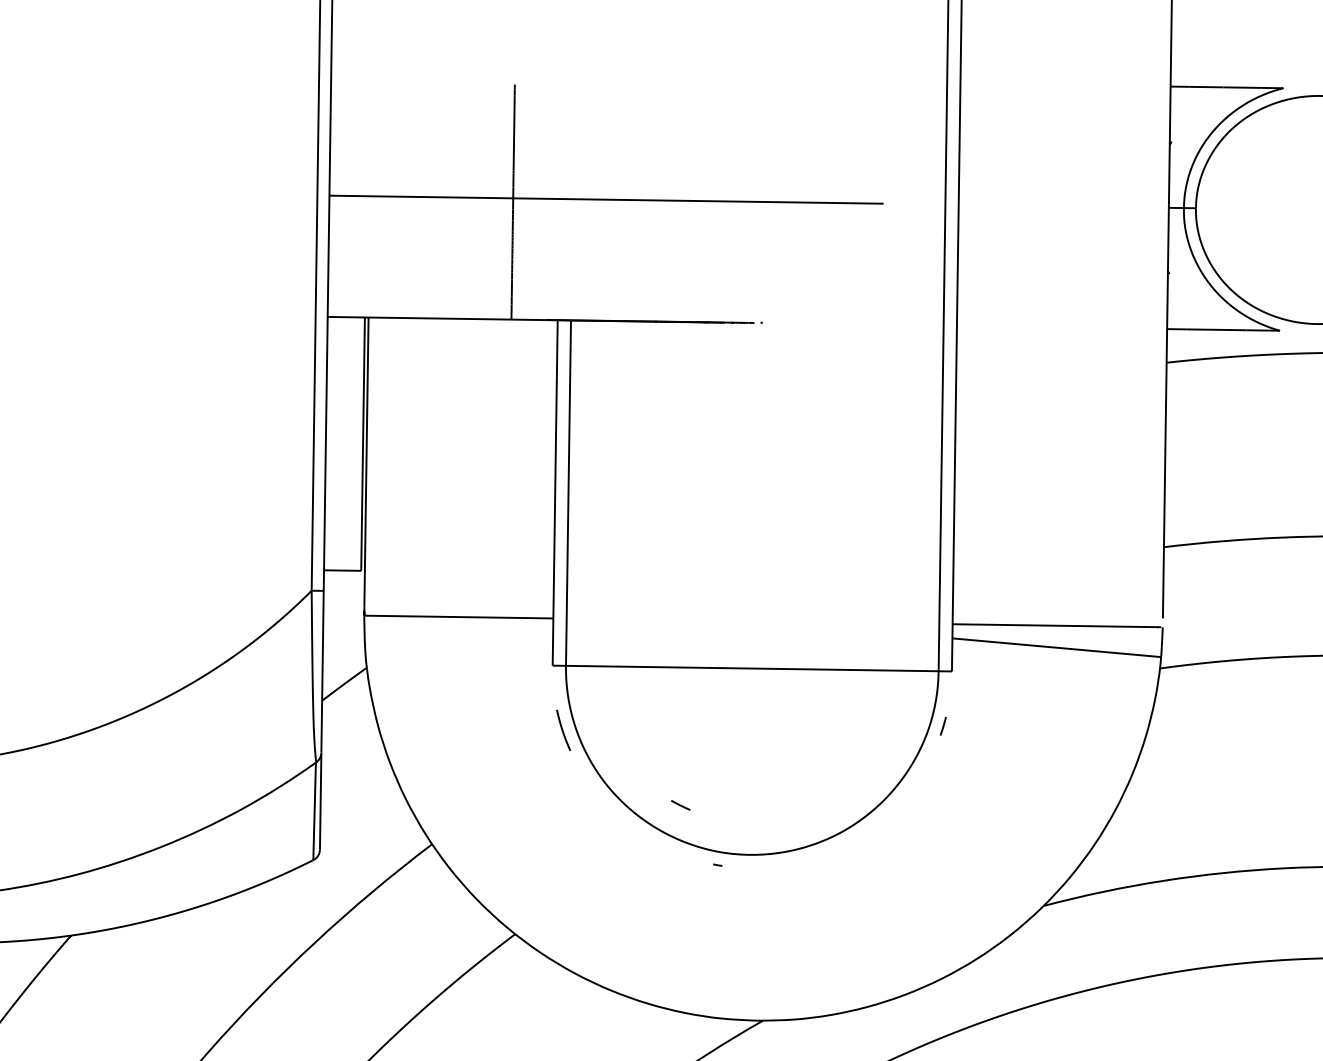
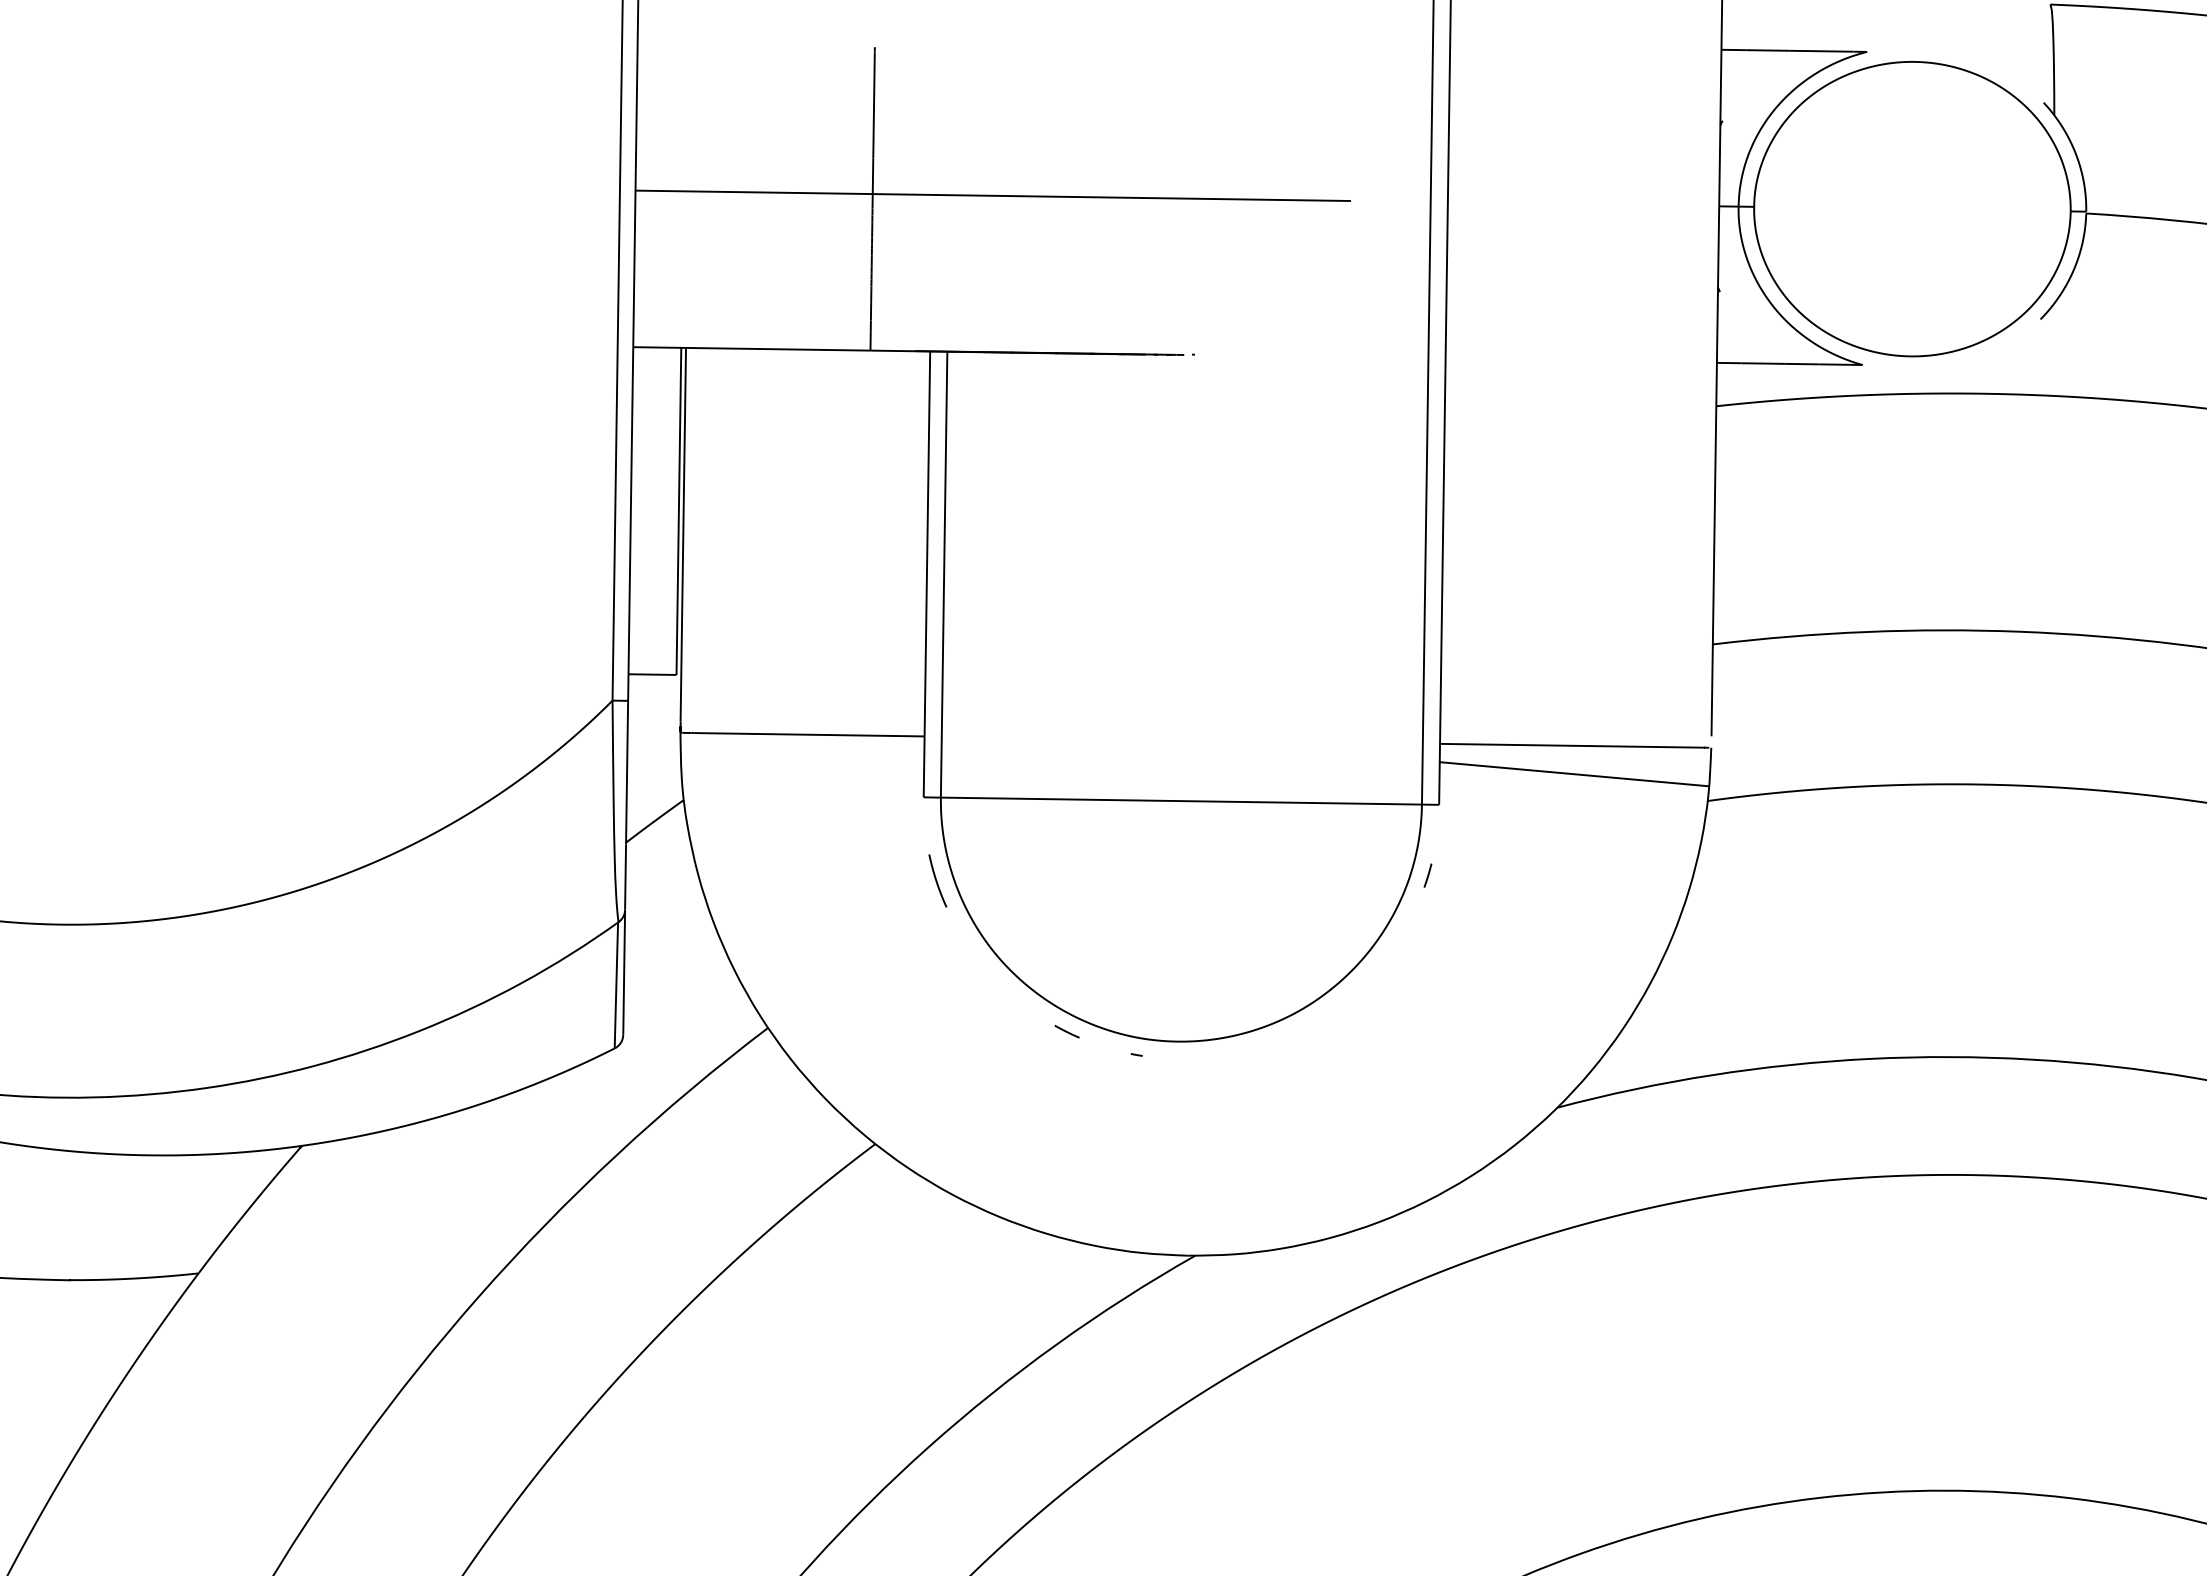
line: (680, 805) -> (1066, 1031), moved

